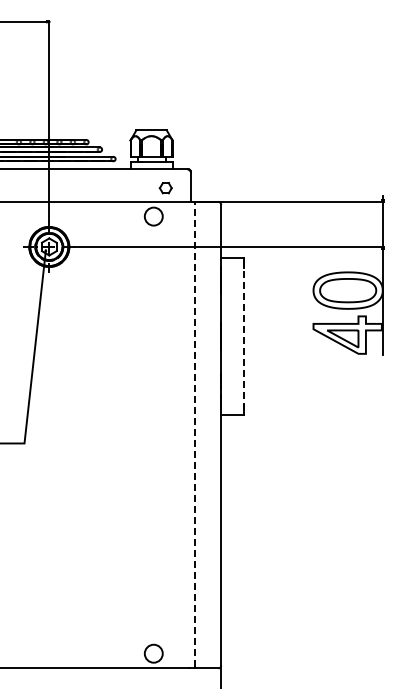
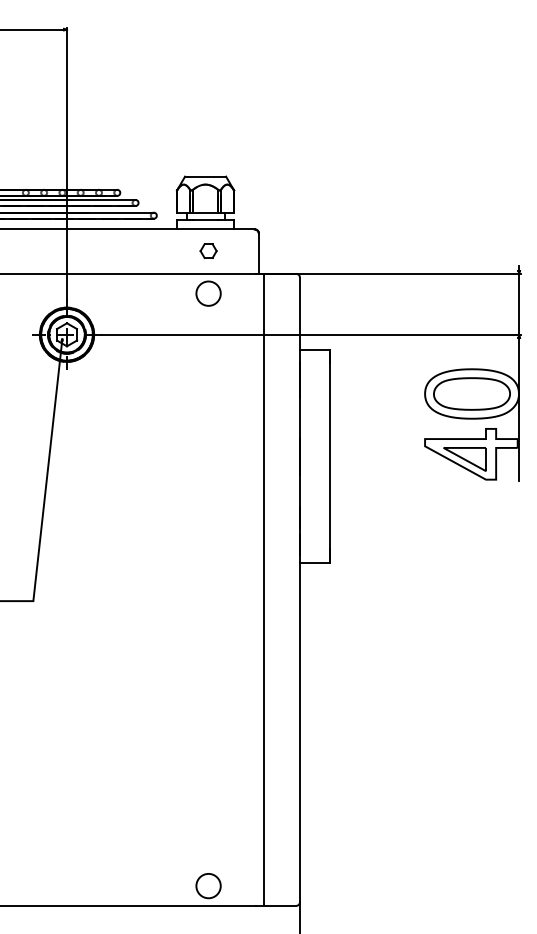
part: (165, 188) -> (208, 251), moved
line: (243, 337) -> (330, 457), dashed -> solid
line: (194, 434) -> (263, 588), dashed -> solid

